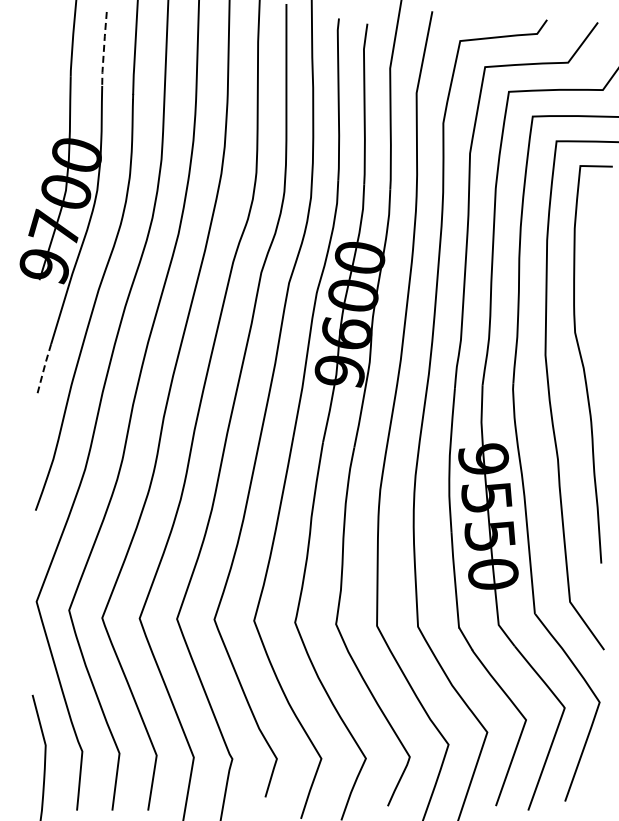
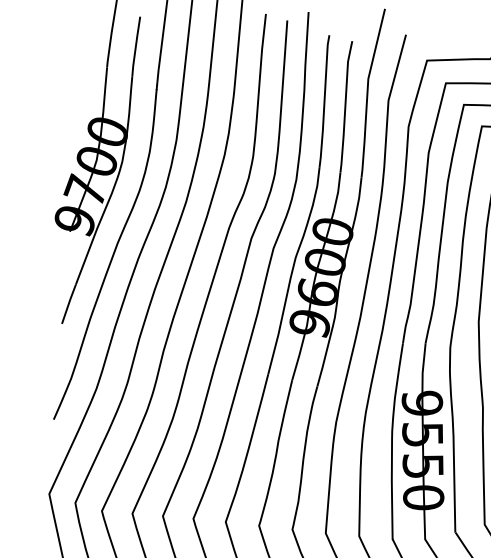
line: (104, 48) -> (136, 46), dashed -> solid
line: (44, 368) -> (69, 304), dashed -> solid

